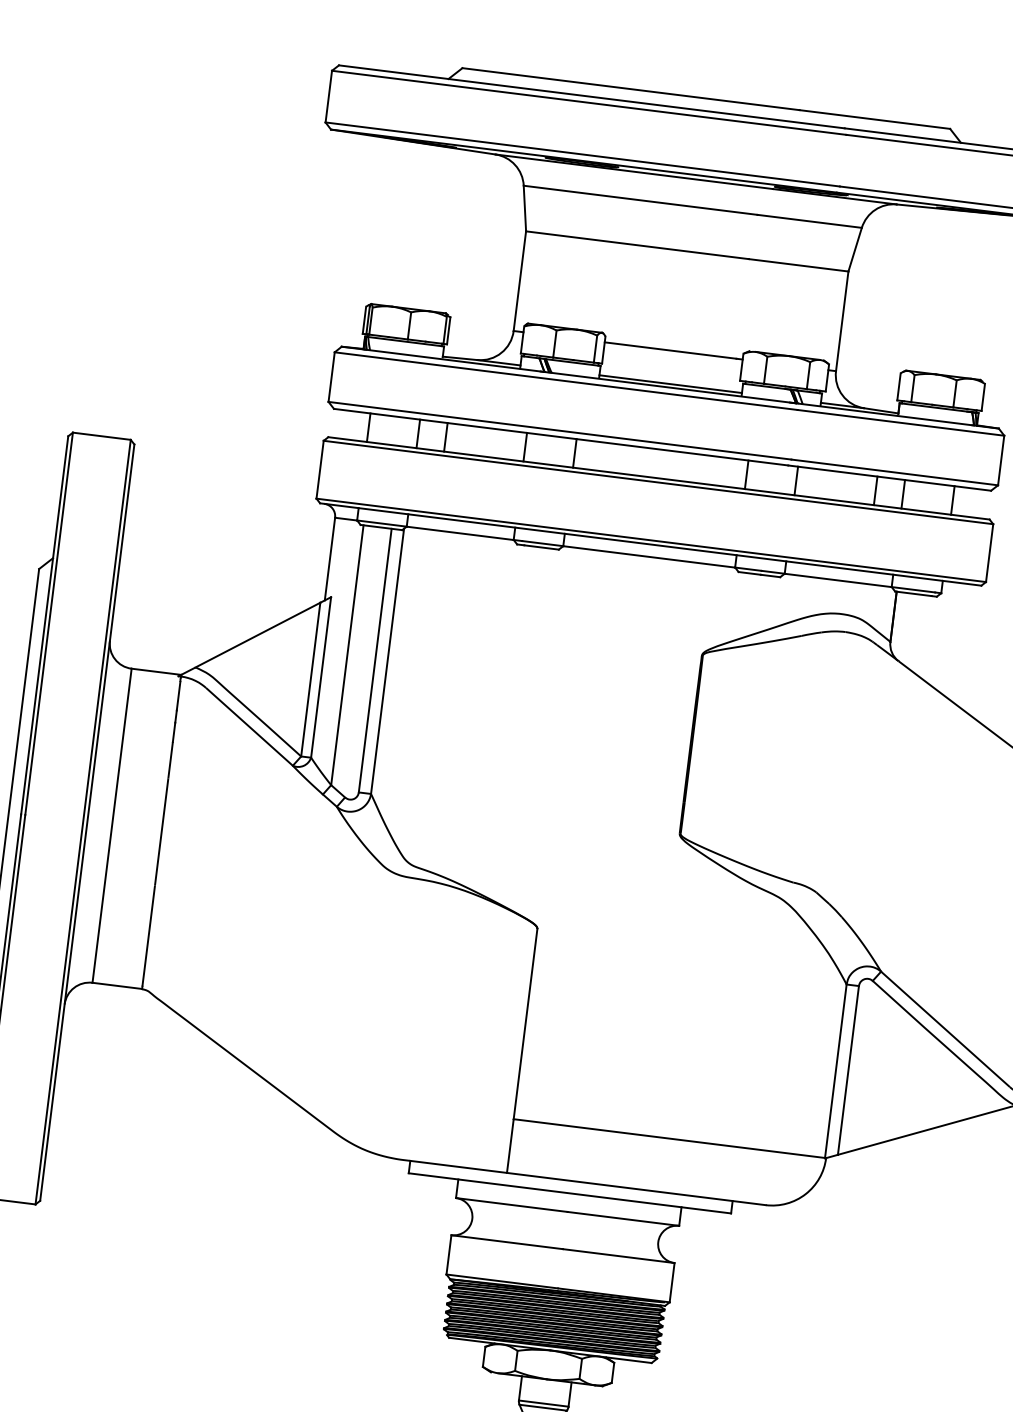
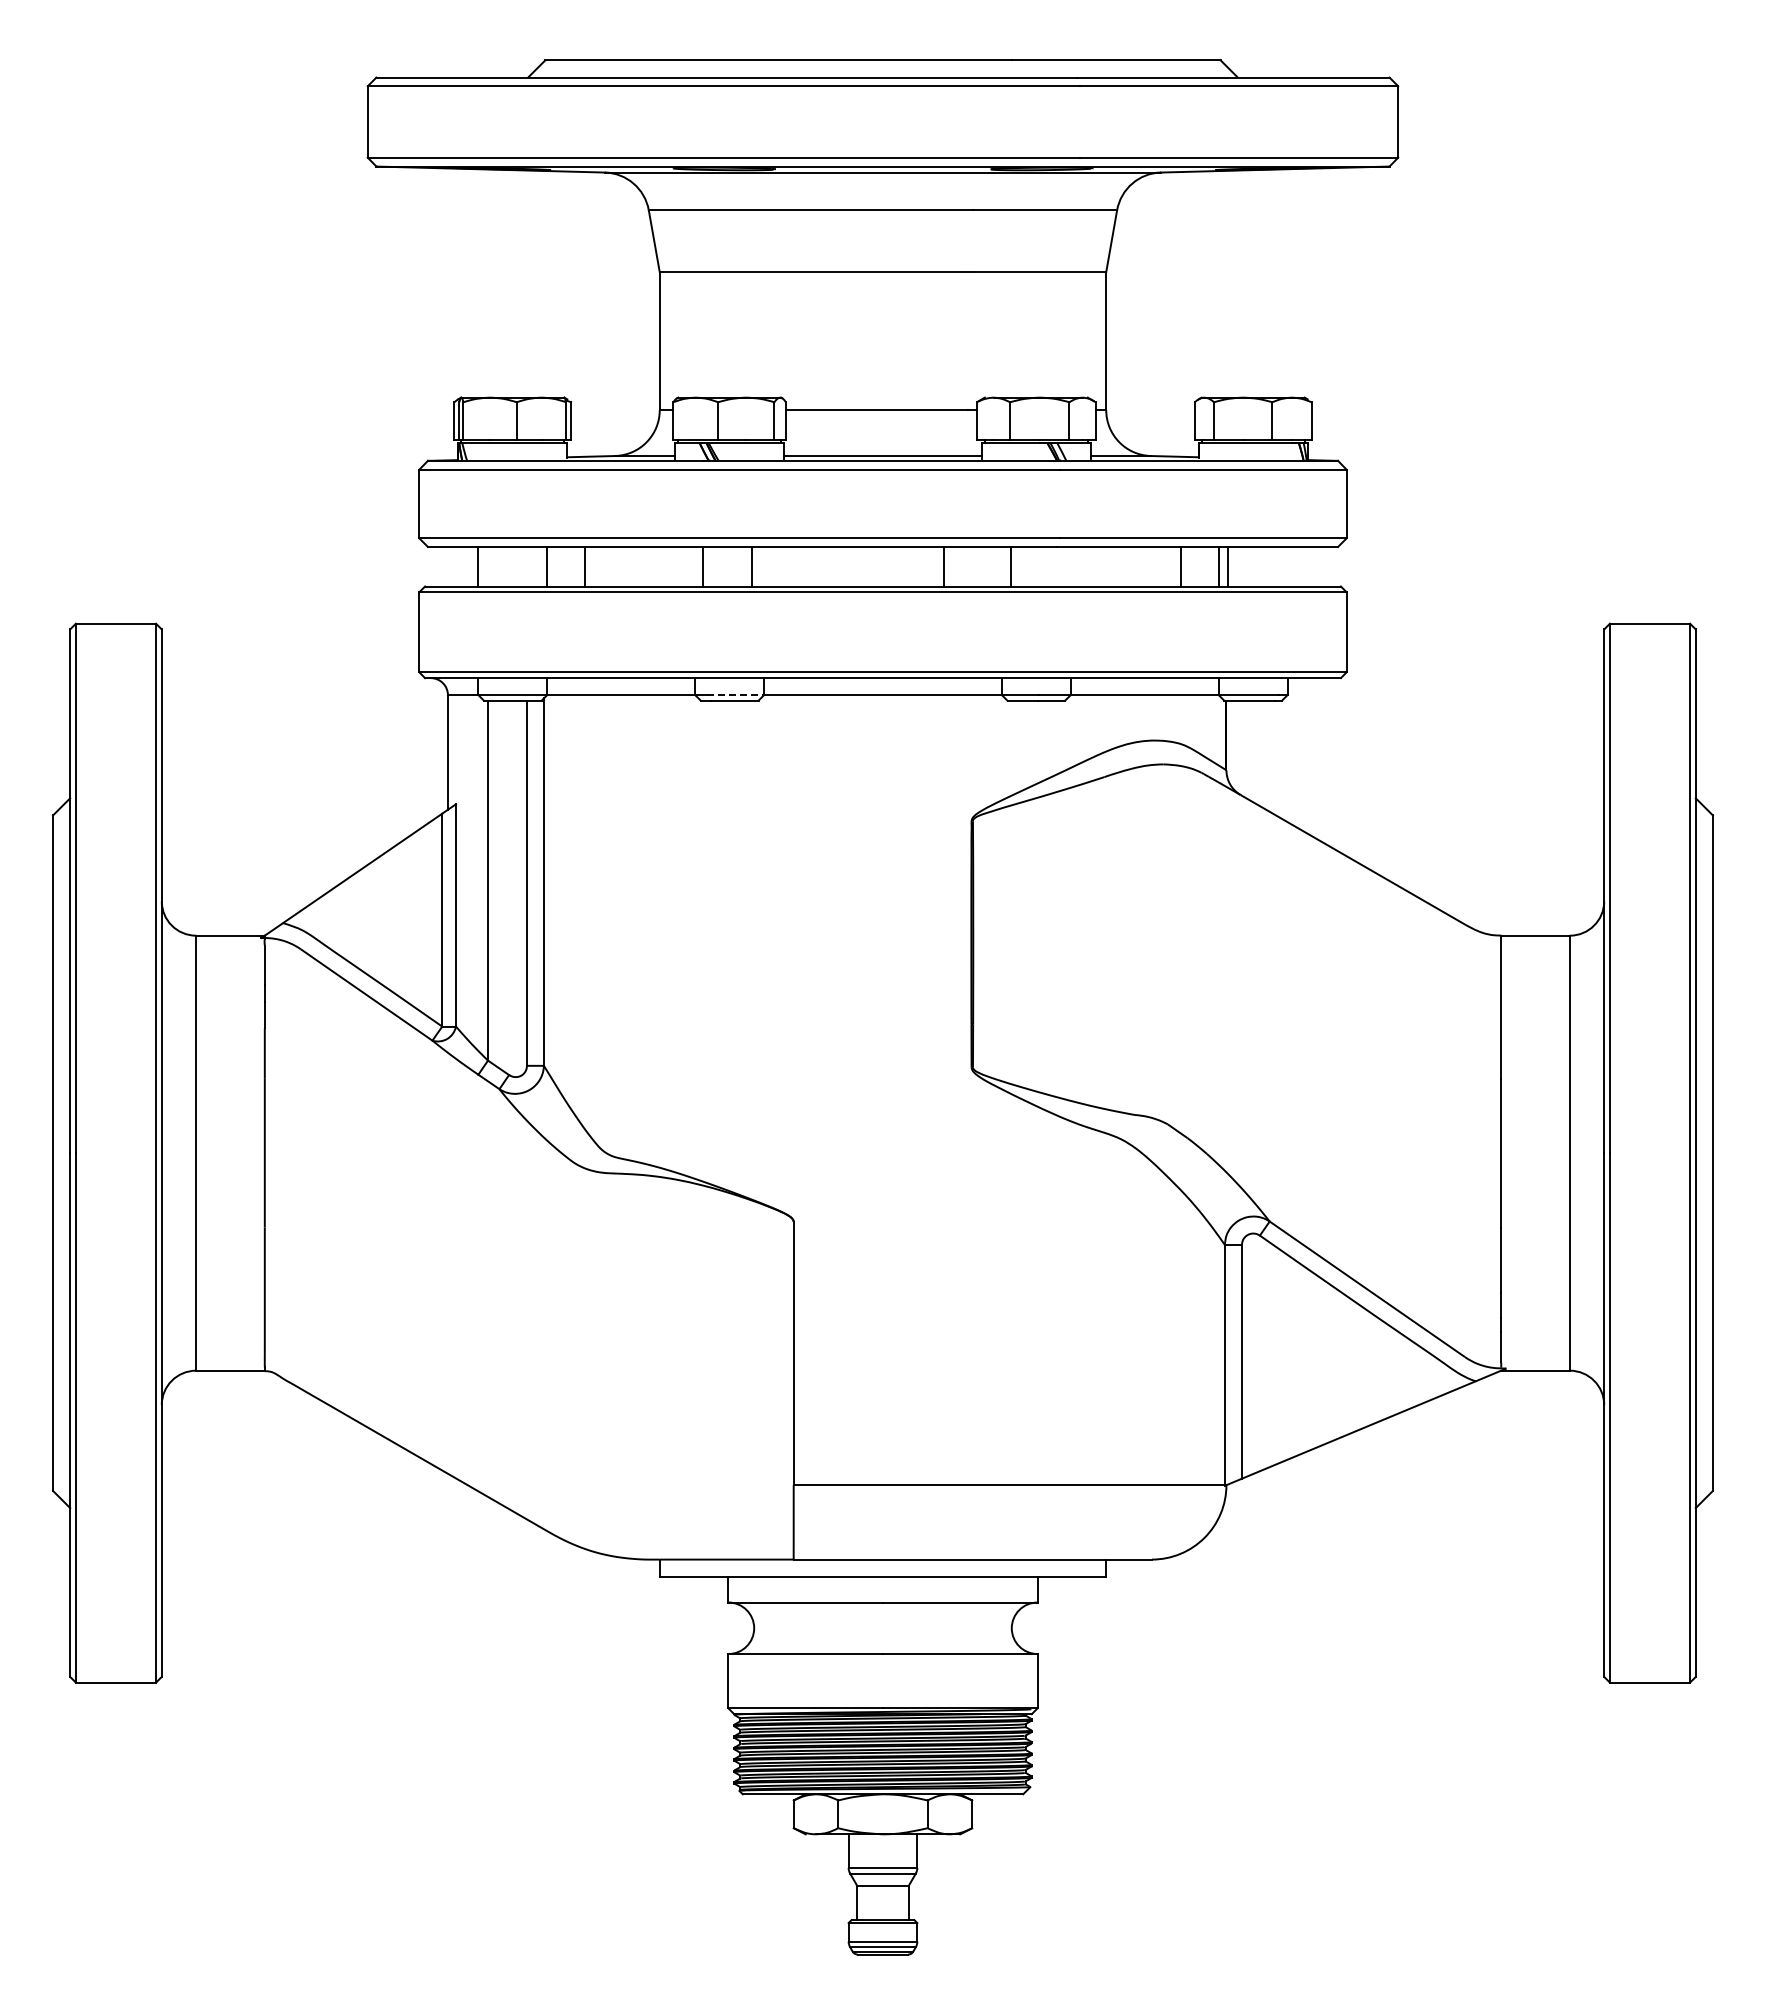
line: (525, 447) -> (752, 566), moved
line: (574, 453) -> (702, 566), moved
line: (747, 474) -> (944, 566), moved
line: (796, 480) -> (1010, 566), moved
line: (952, 500) -> (1227, 566), moved
line: (543, 543) -> (736, 695), solid -> dashed

